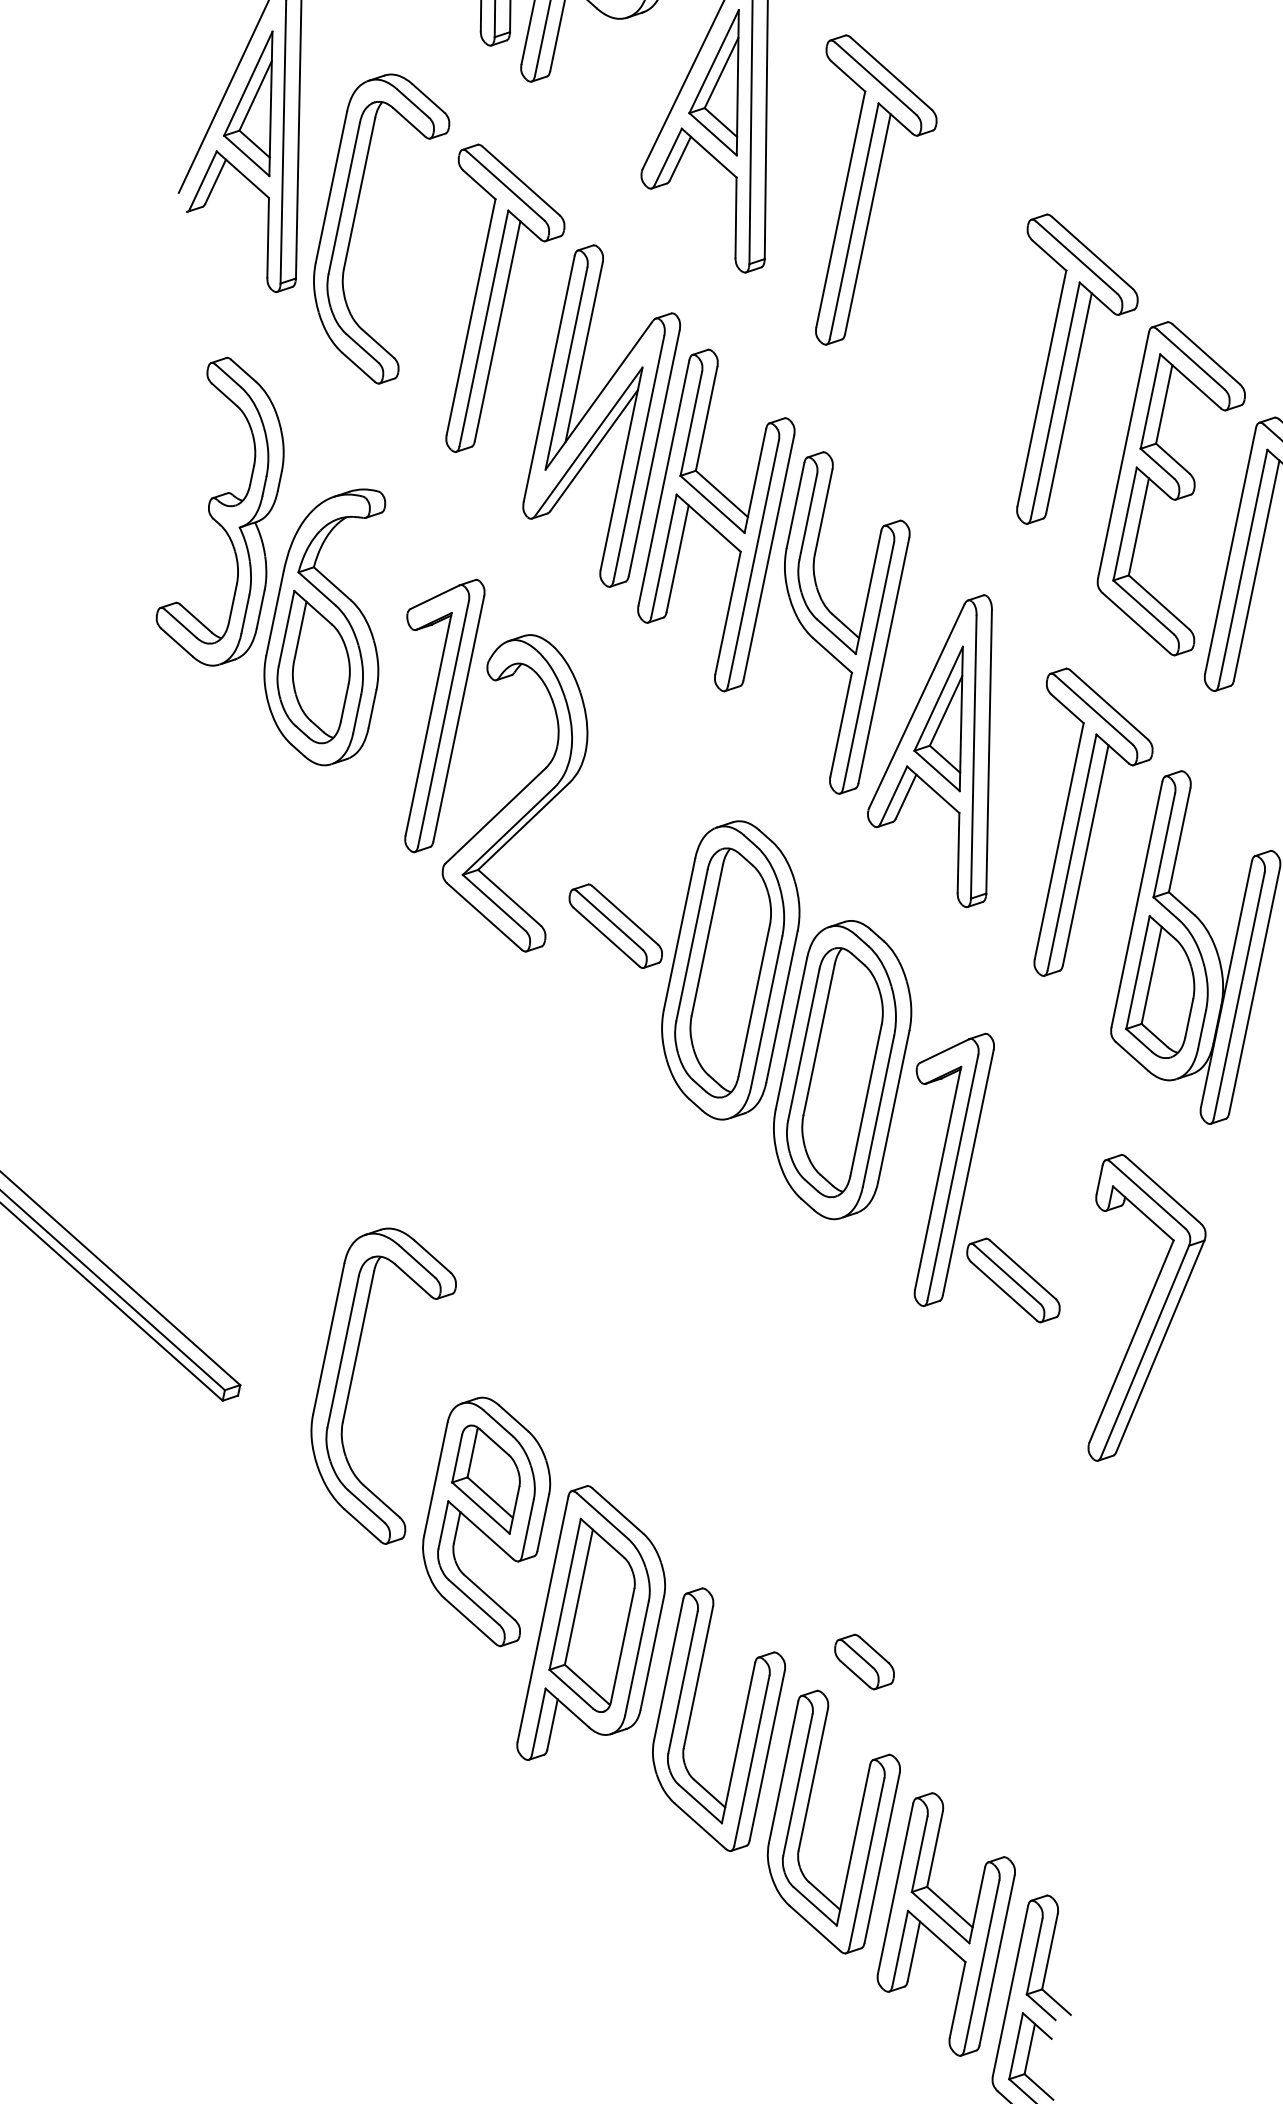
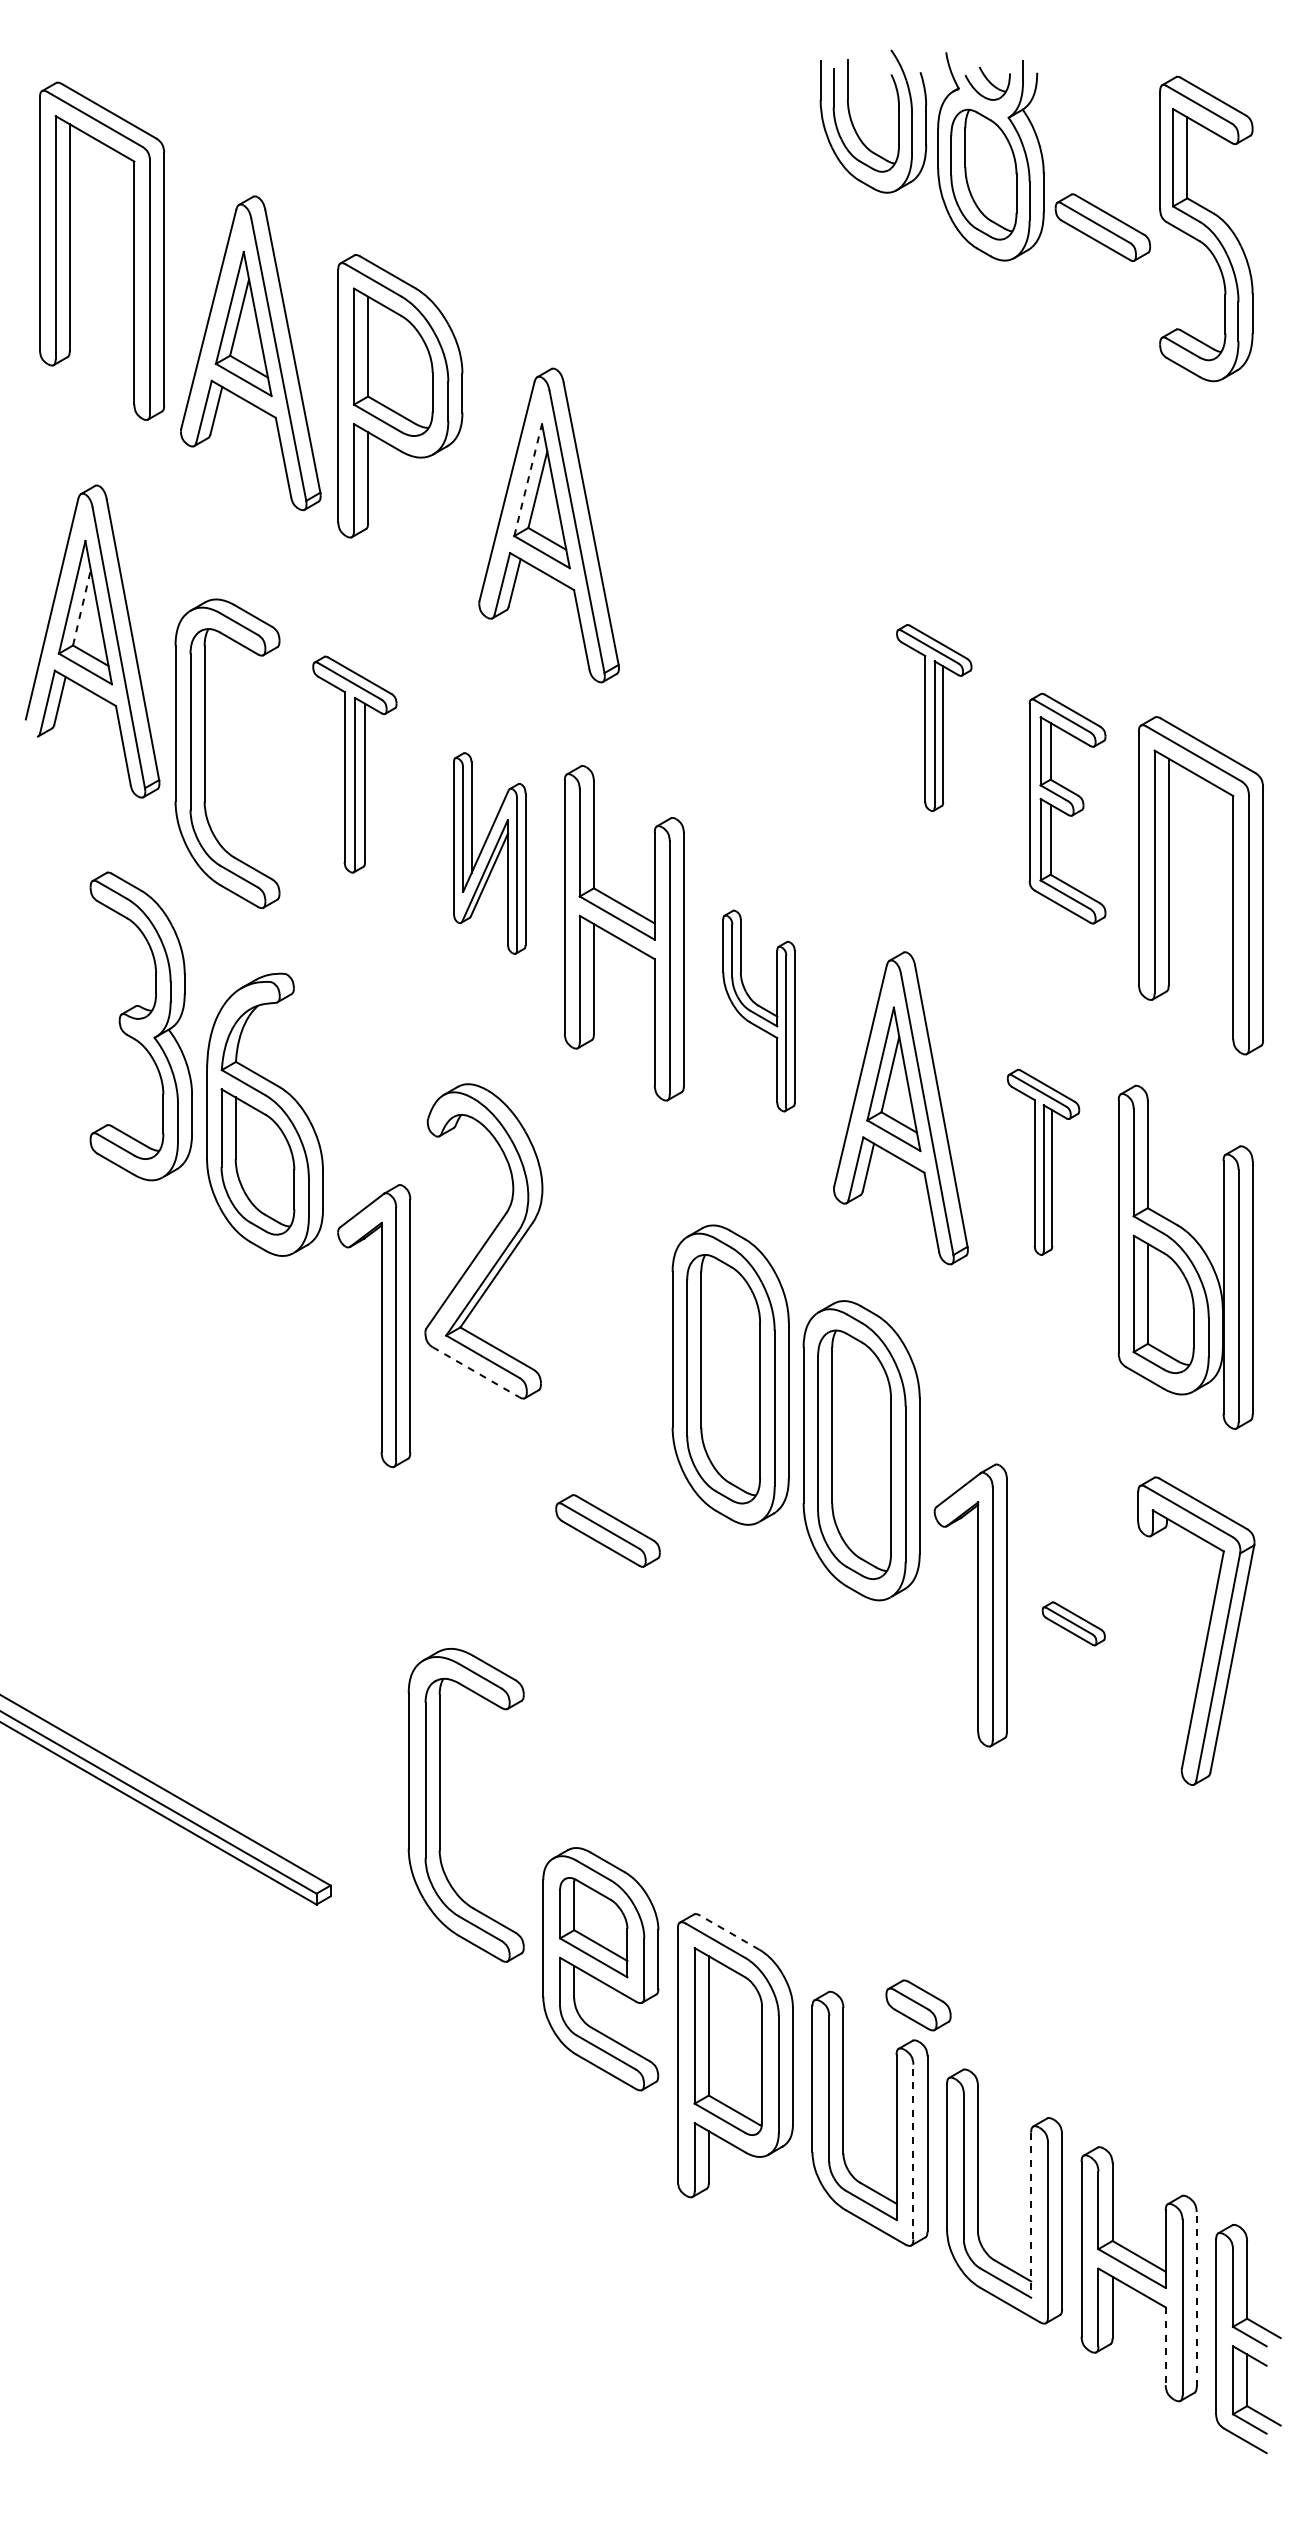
line: (714, 62) -> (528, 480), solid -> dashed
line: (255, 95) -> (81, 607), solid -> dashed
part: (858, 195) -> (698, 582), removed
part: (354, 222) -> (205, 753), moved
part: (488, 302) -> (354, 764), size x0.7
part: (1060, 373) -> (934, 717), size x0.6
part: (601, 416) -> (489, 853), size x0.6
part: (1171, 488) -> (1067, 808), size x0.7
part: (830, 622) -> (758, 1010), size x0.6
part: (430, 713) -> (381, 1326), moved
part: (1076, 827) -> (1043, 1162), size x0.6
line: (484, 916) -> (476, 1372), solid -> dashed
part: (615, 925) -> (607, 1530), moved
part: (939, 1166) -> (977, 1605), moved
part: (1013, 1280) -> (1073, 1623), size x0.6
part: (352, 1379) -> (440, 1805), moved
line: (617, 1510) -> (729, 1932), solid -> dashed
part: (864, 1662) -> (918, 2005), moved
line: (752, 1760) -> (913, 2151), solid -> dashed
line: (853, 1845) -> (1031, 2215), solid -> dashed
line: (997, 1959) -> (1196, 2298), solid -> dashed
line: (957, 1999) -> (1165, 2346), solid -> dashed

